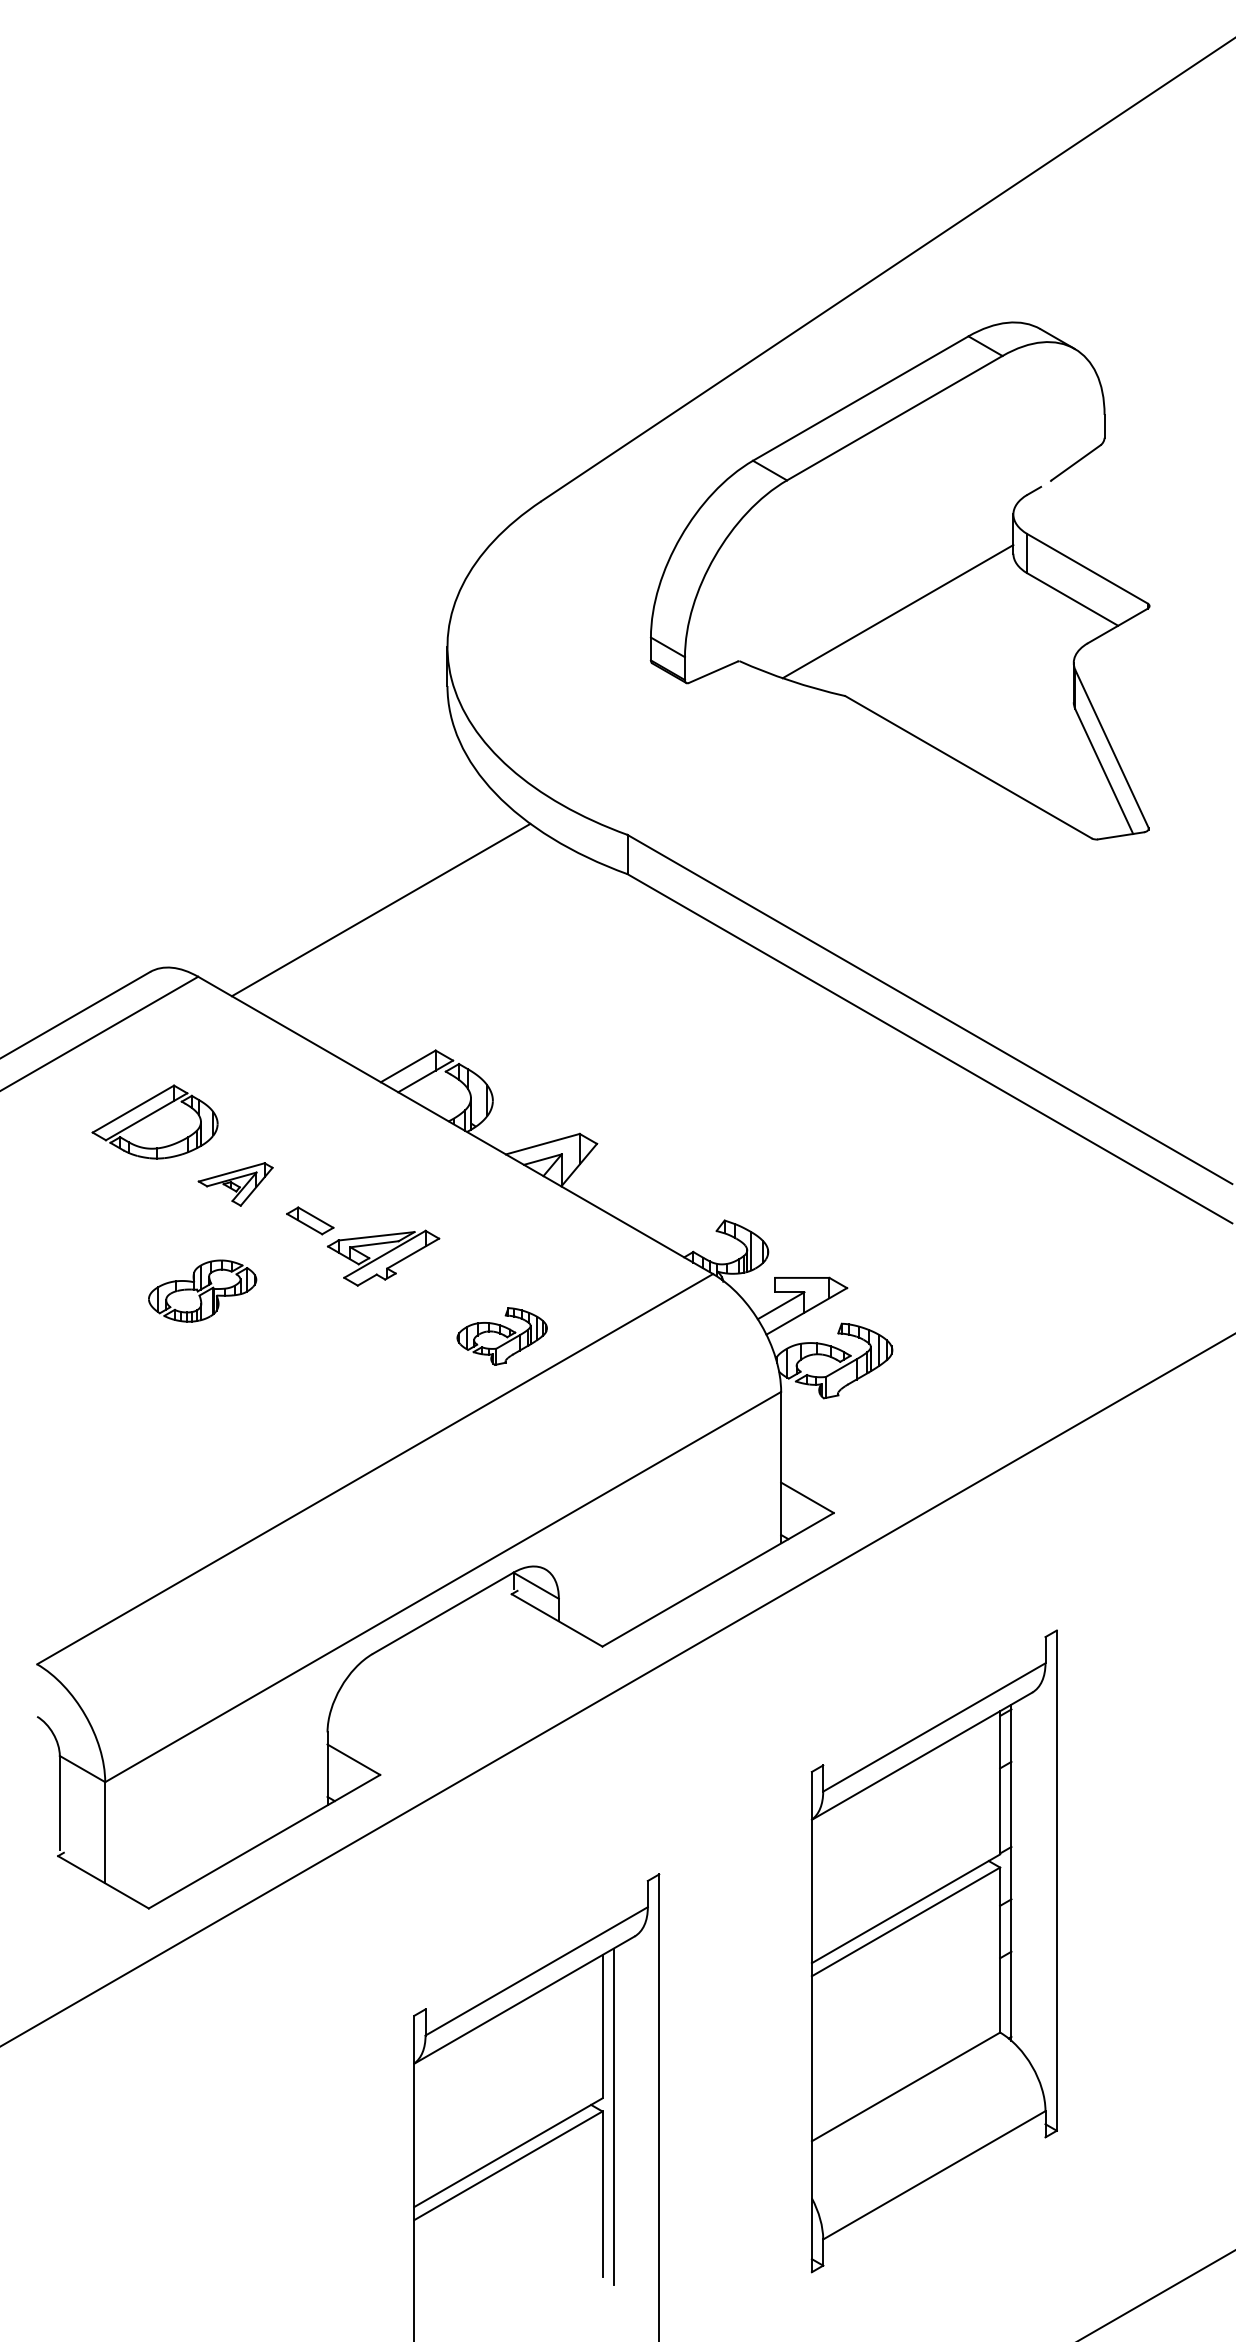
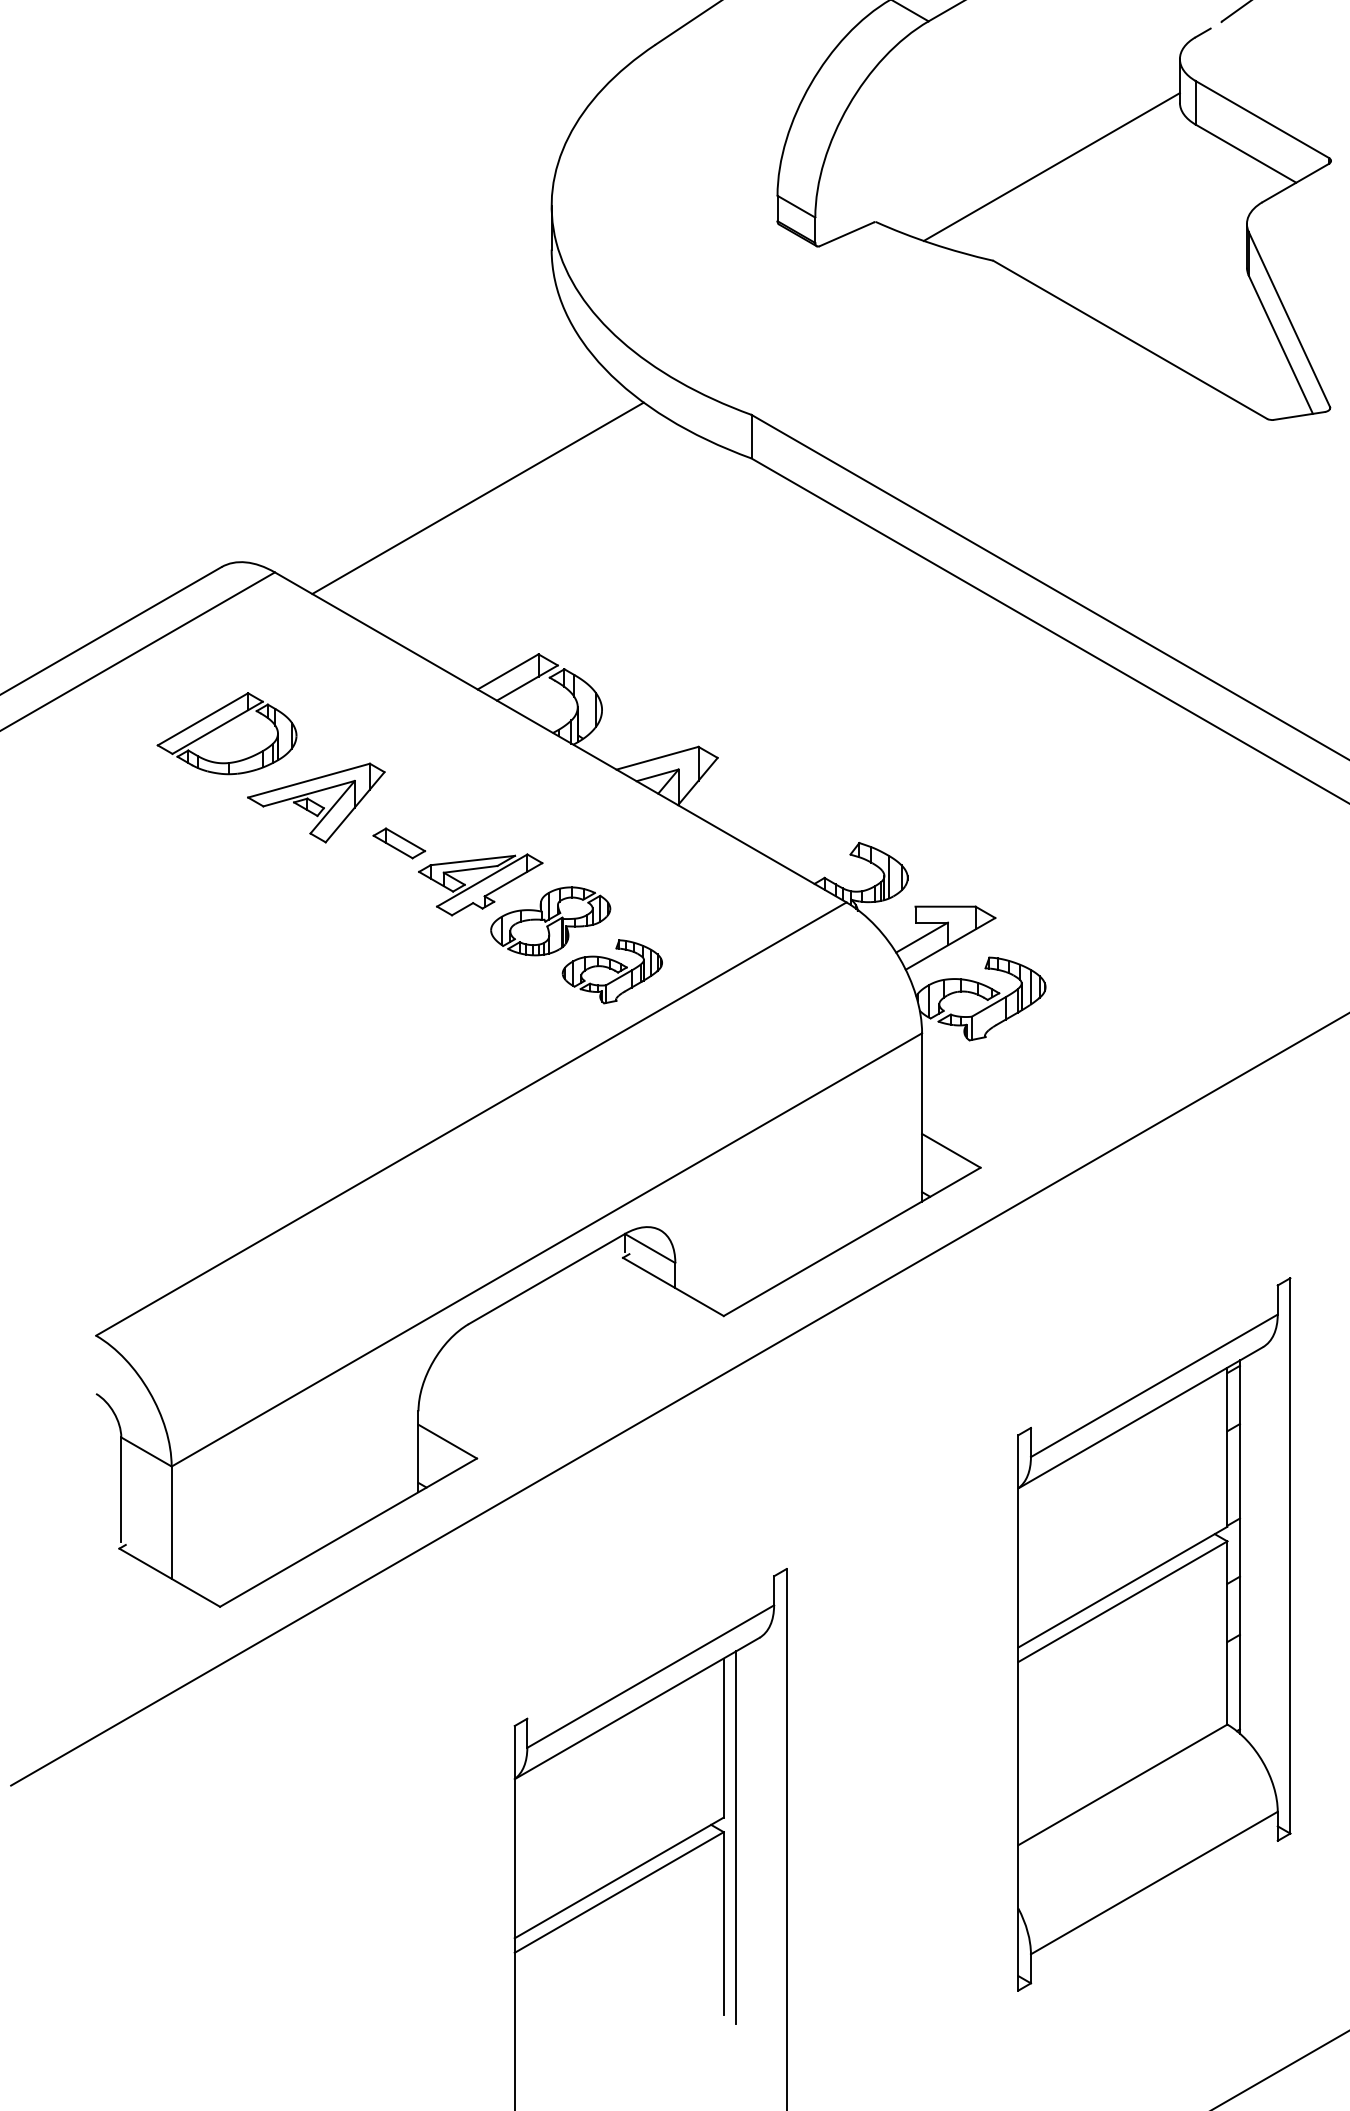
part: (235, 1184) -> (316, 803), size x1.67
part: (202, 1290) -> (550, 920), moved
part: (933, 1951) -> (1153, 1634), moved

